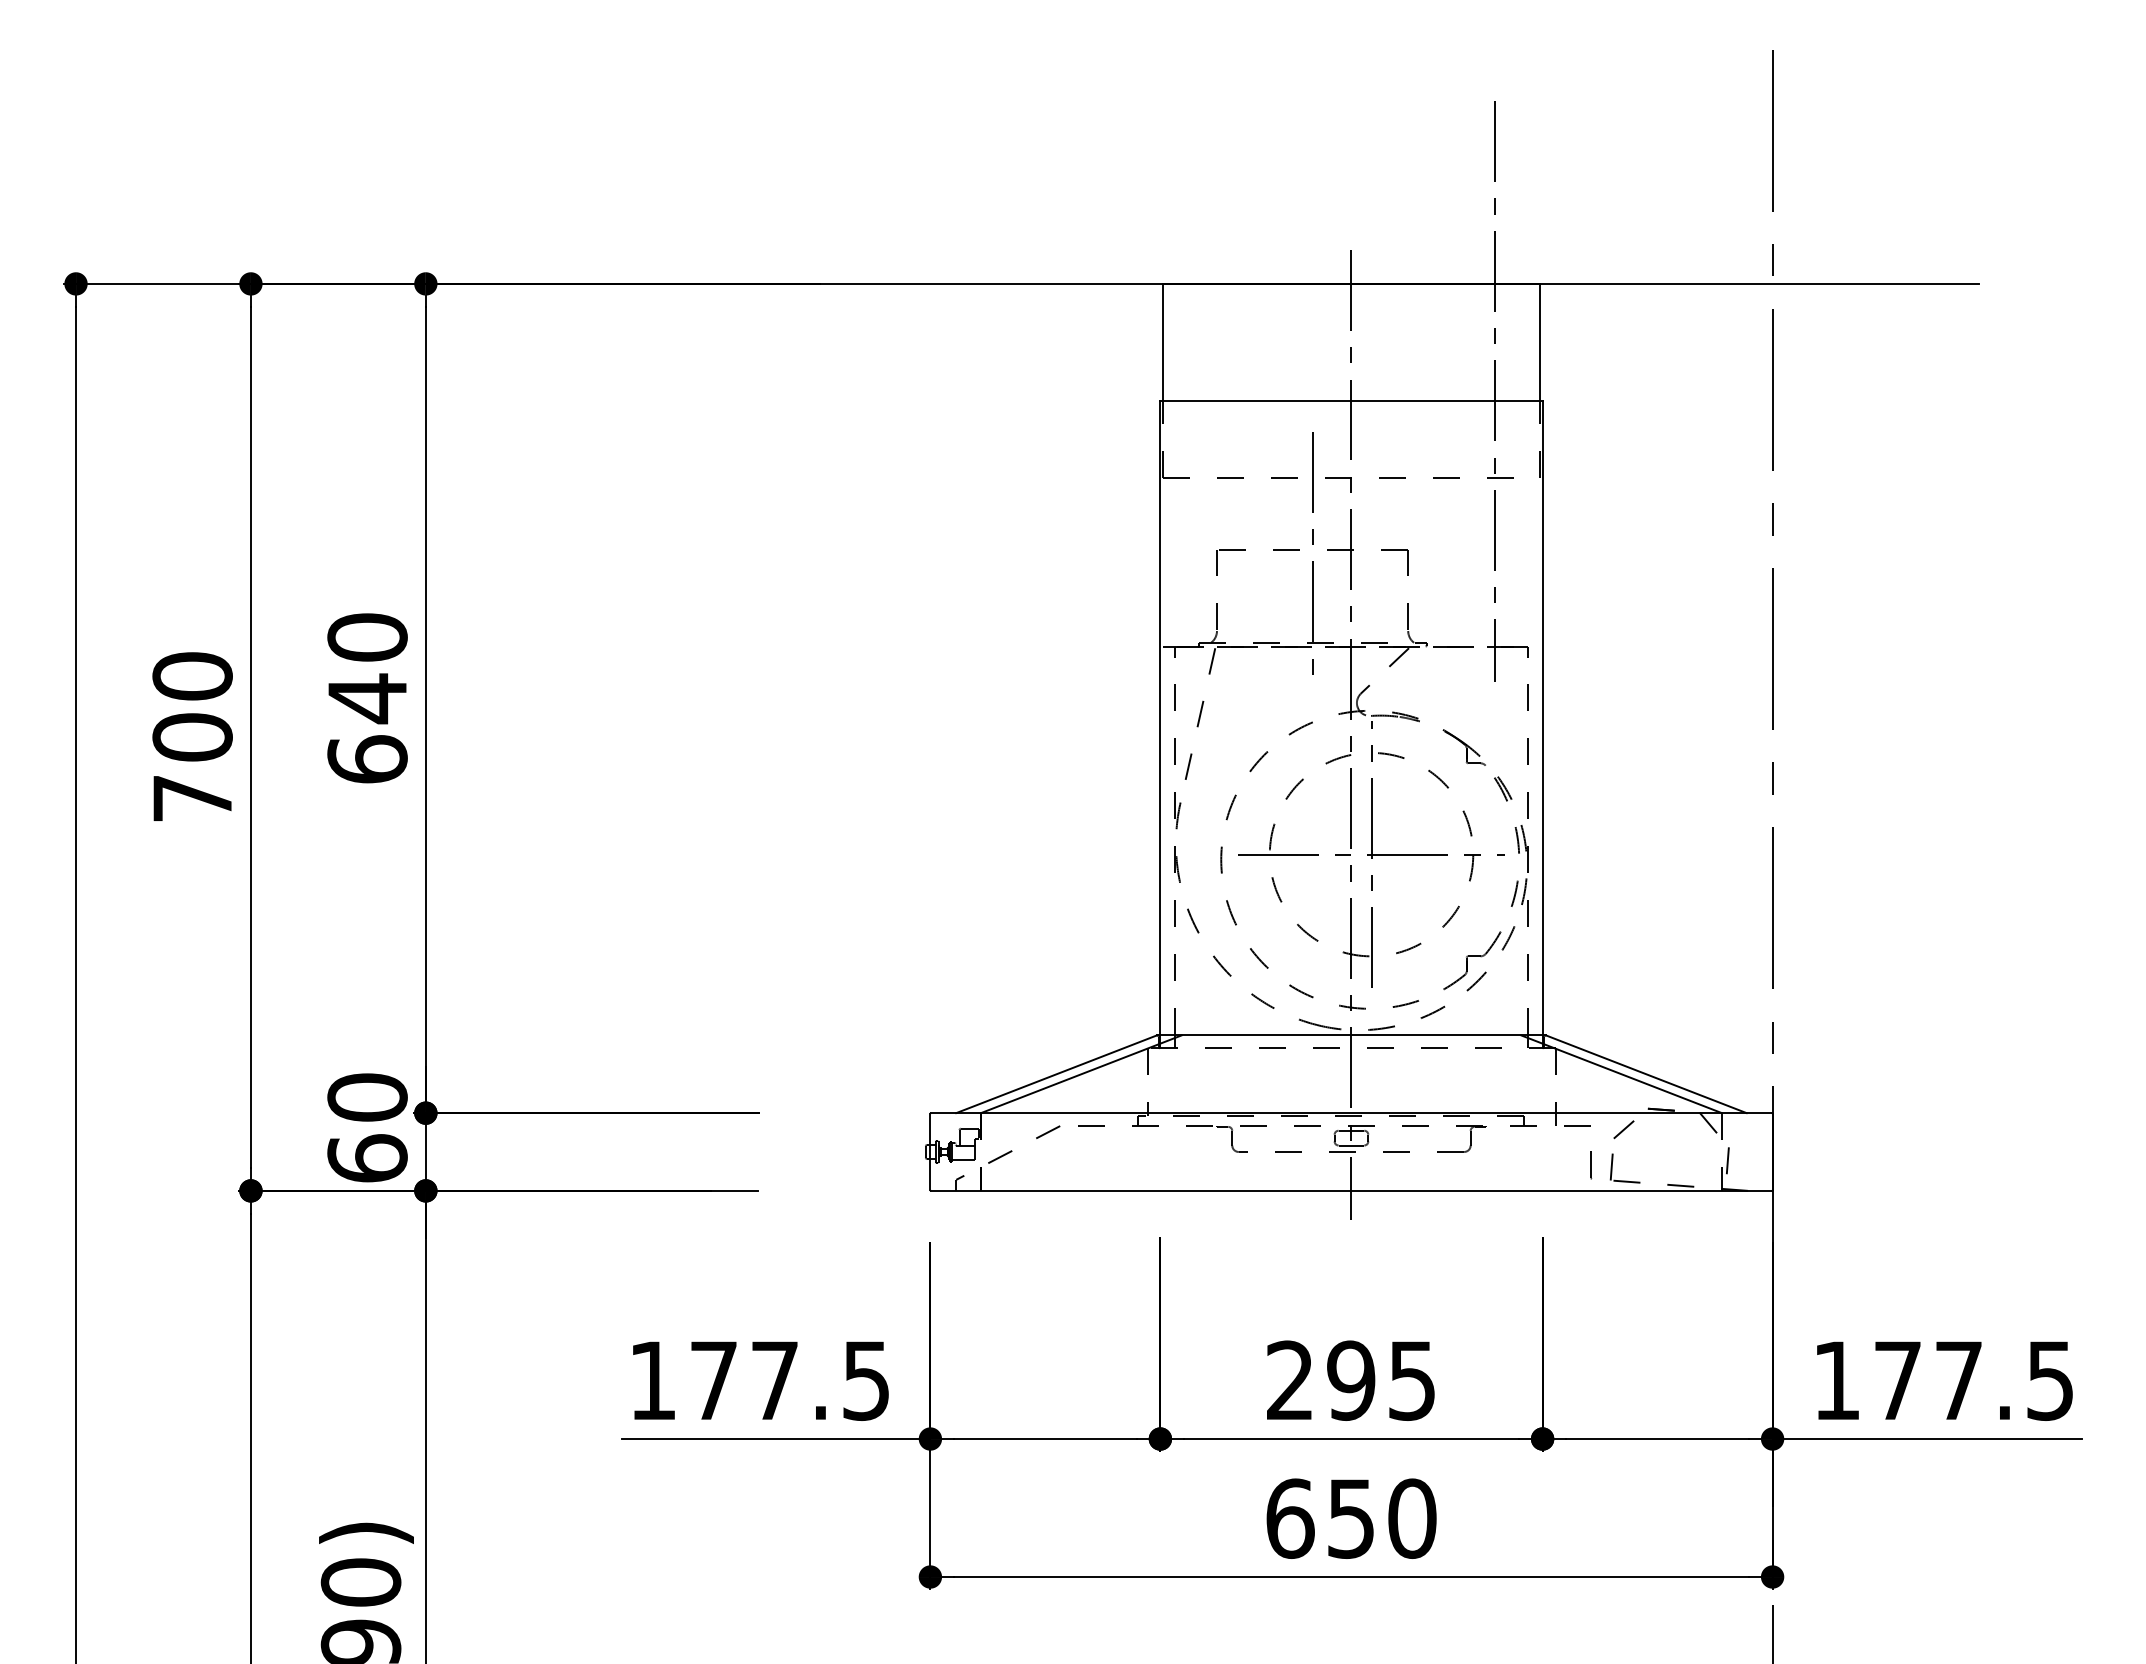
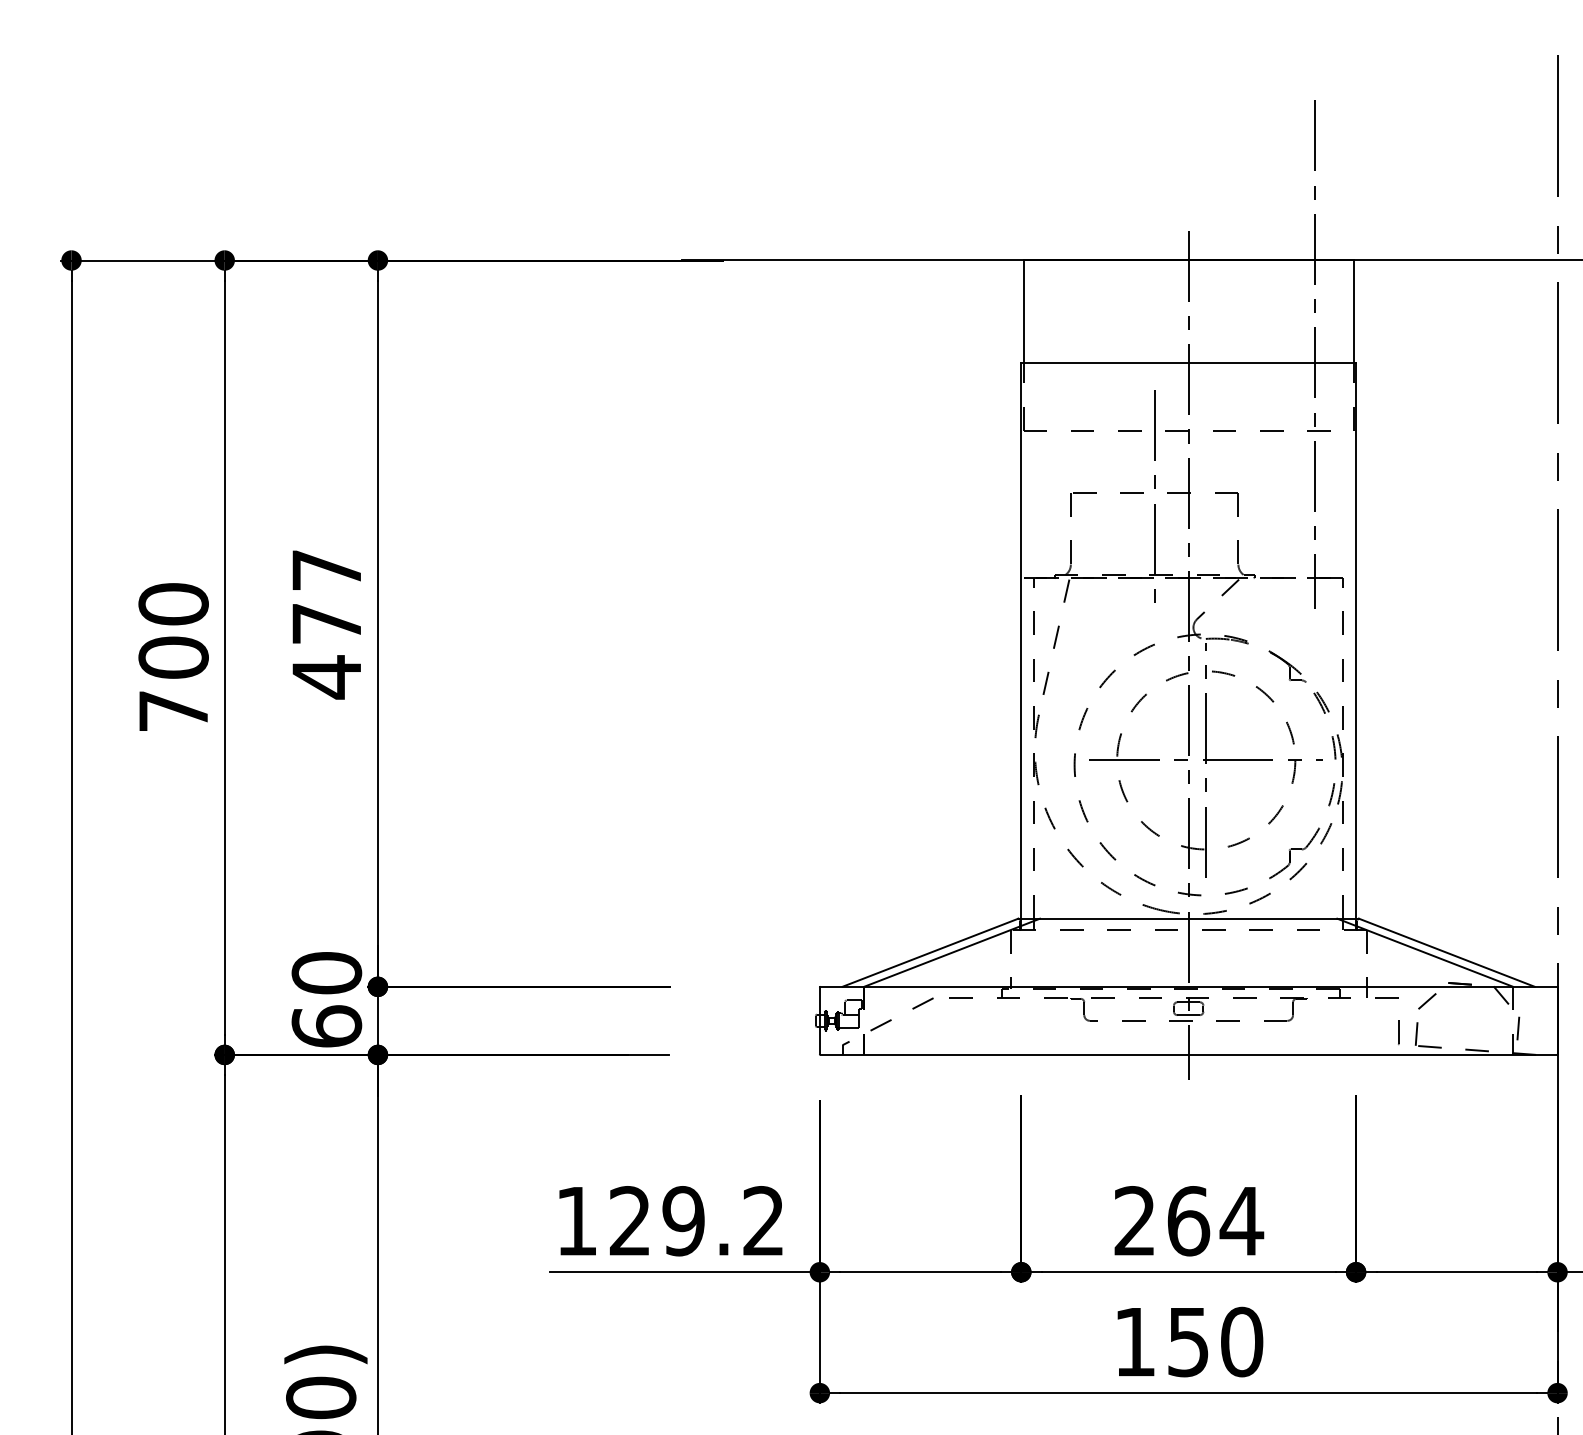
text: (367, 699) -> (326, 624), 640 -> 477
text: (789, 1380) -> (696, 1221), 177.5 -> 129.2
text: (1382, 1380) -> (1215, 1221), 295 -> 264
text: (1290, 1518) -> (1135, 1341), 650 -> 150

